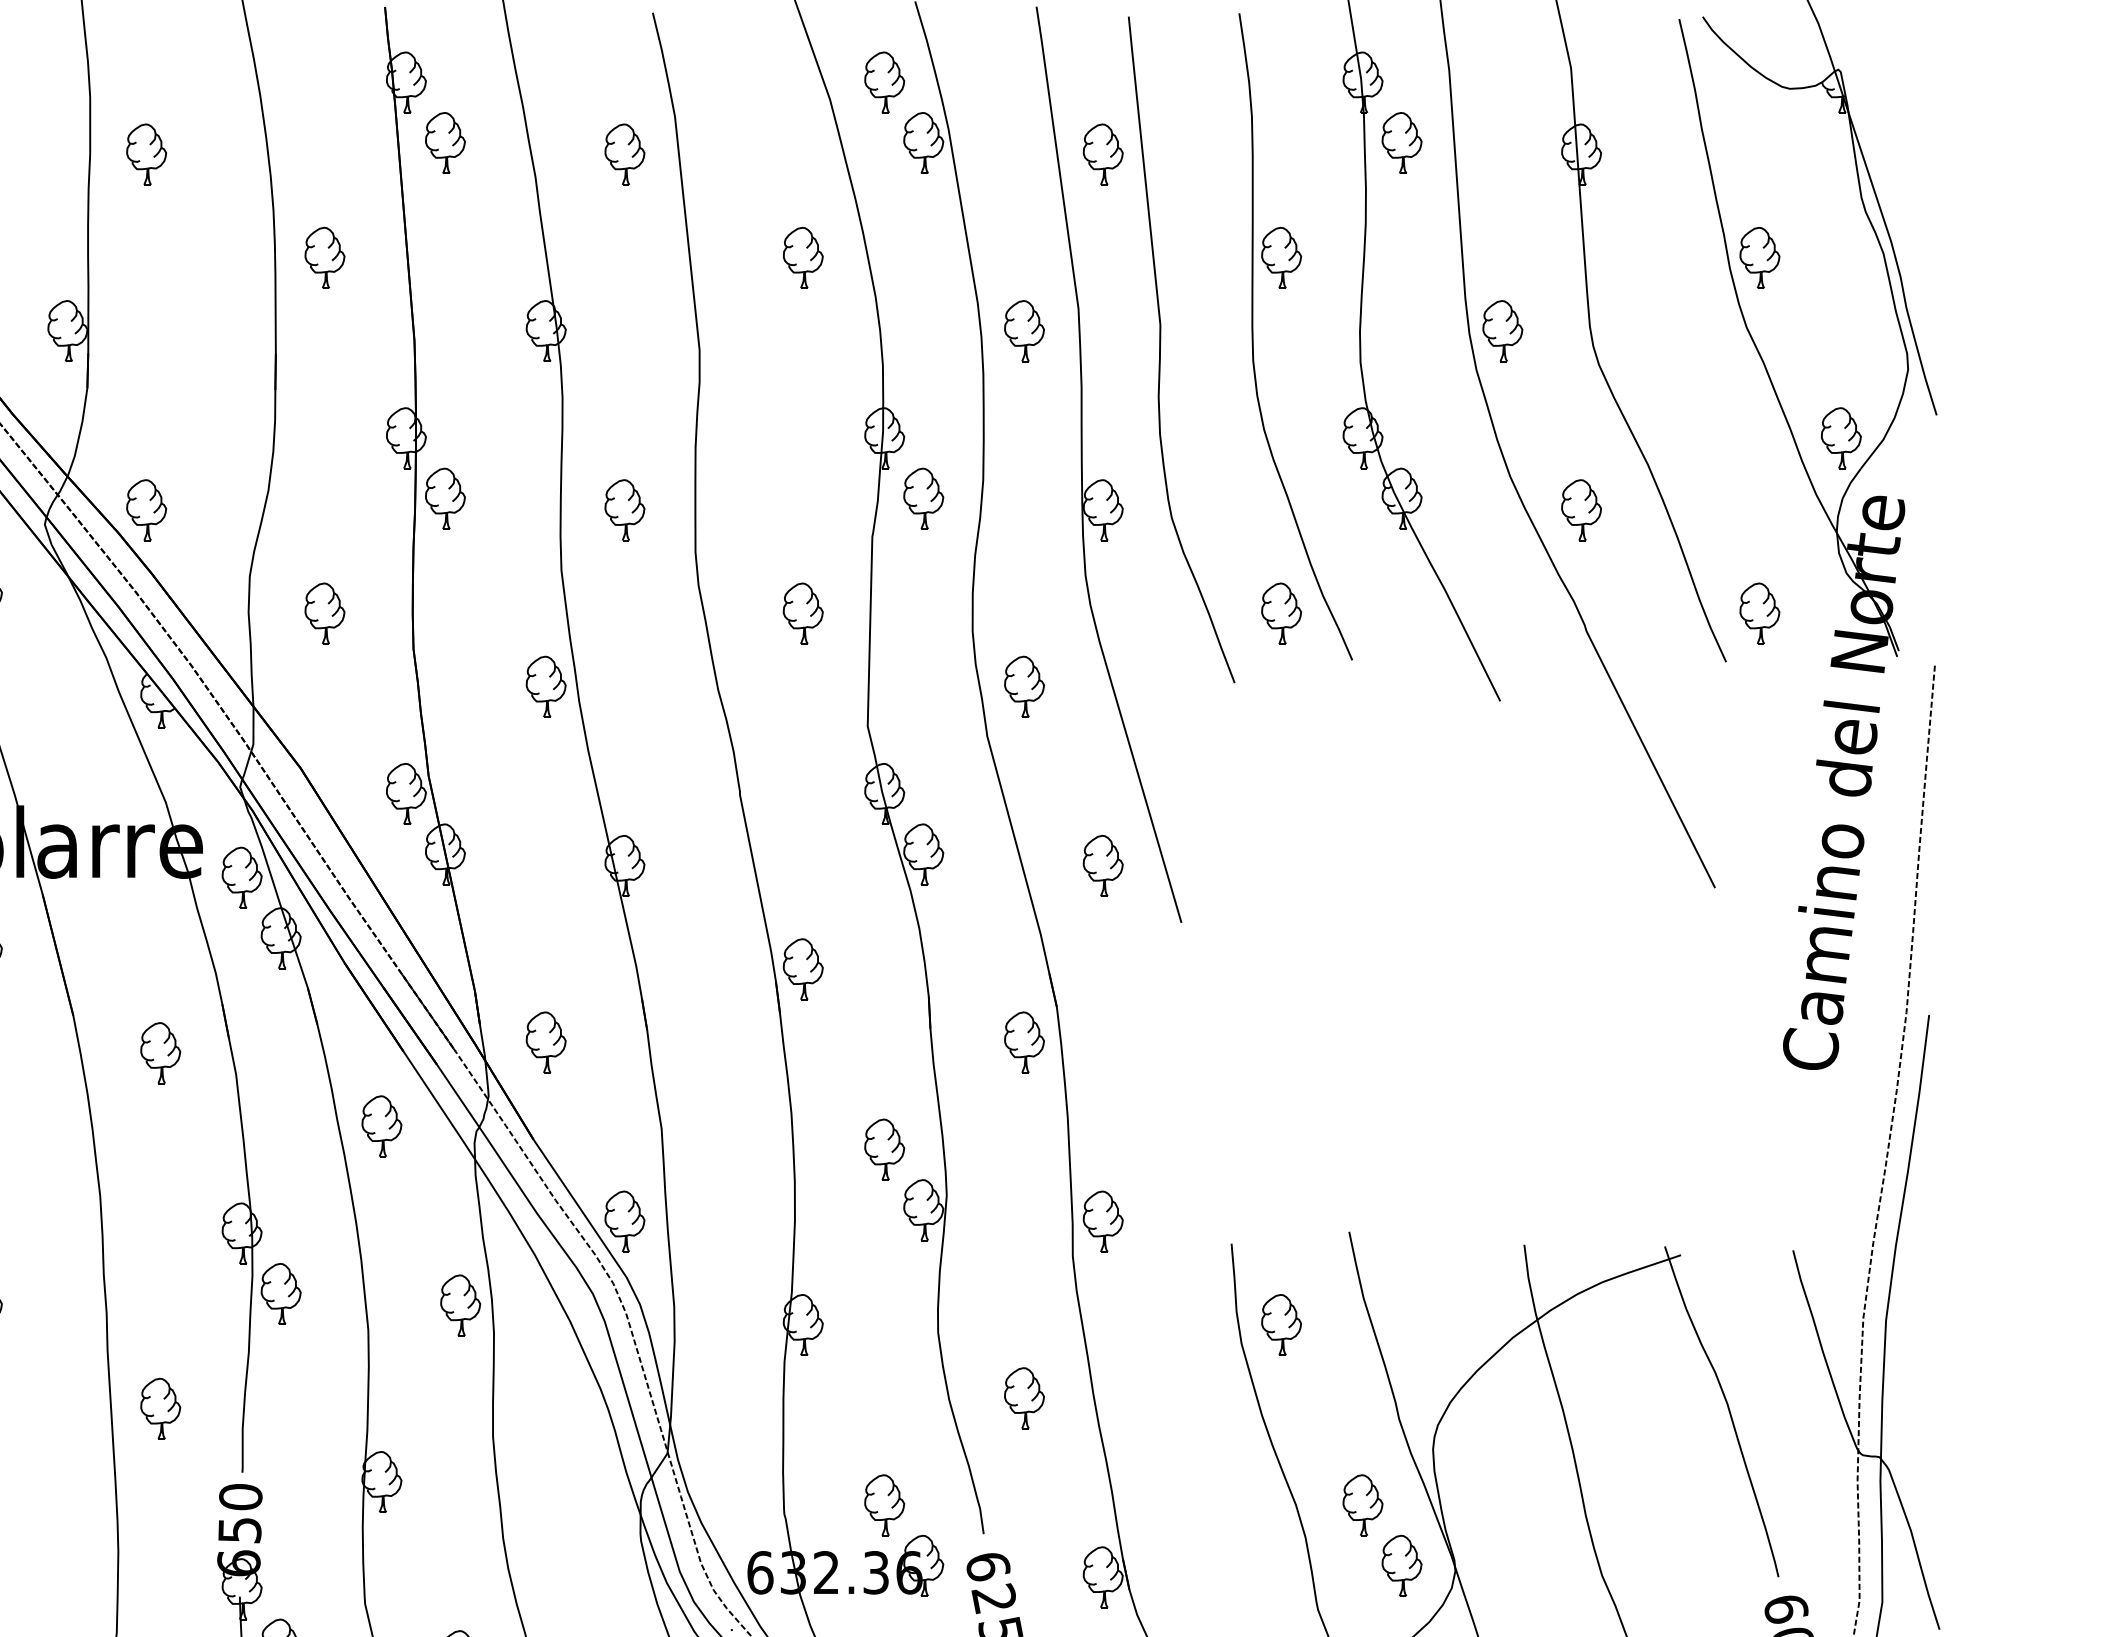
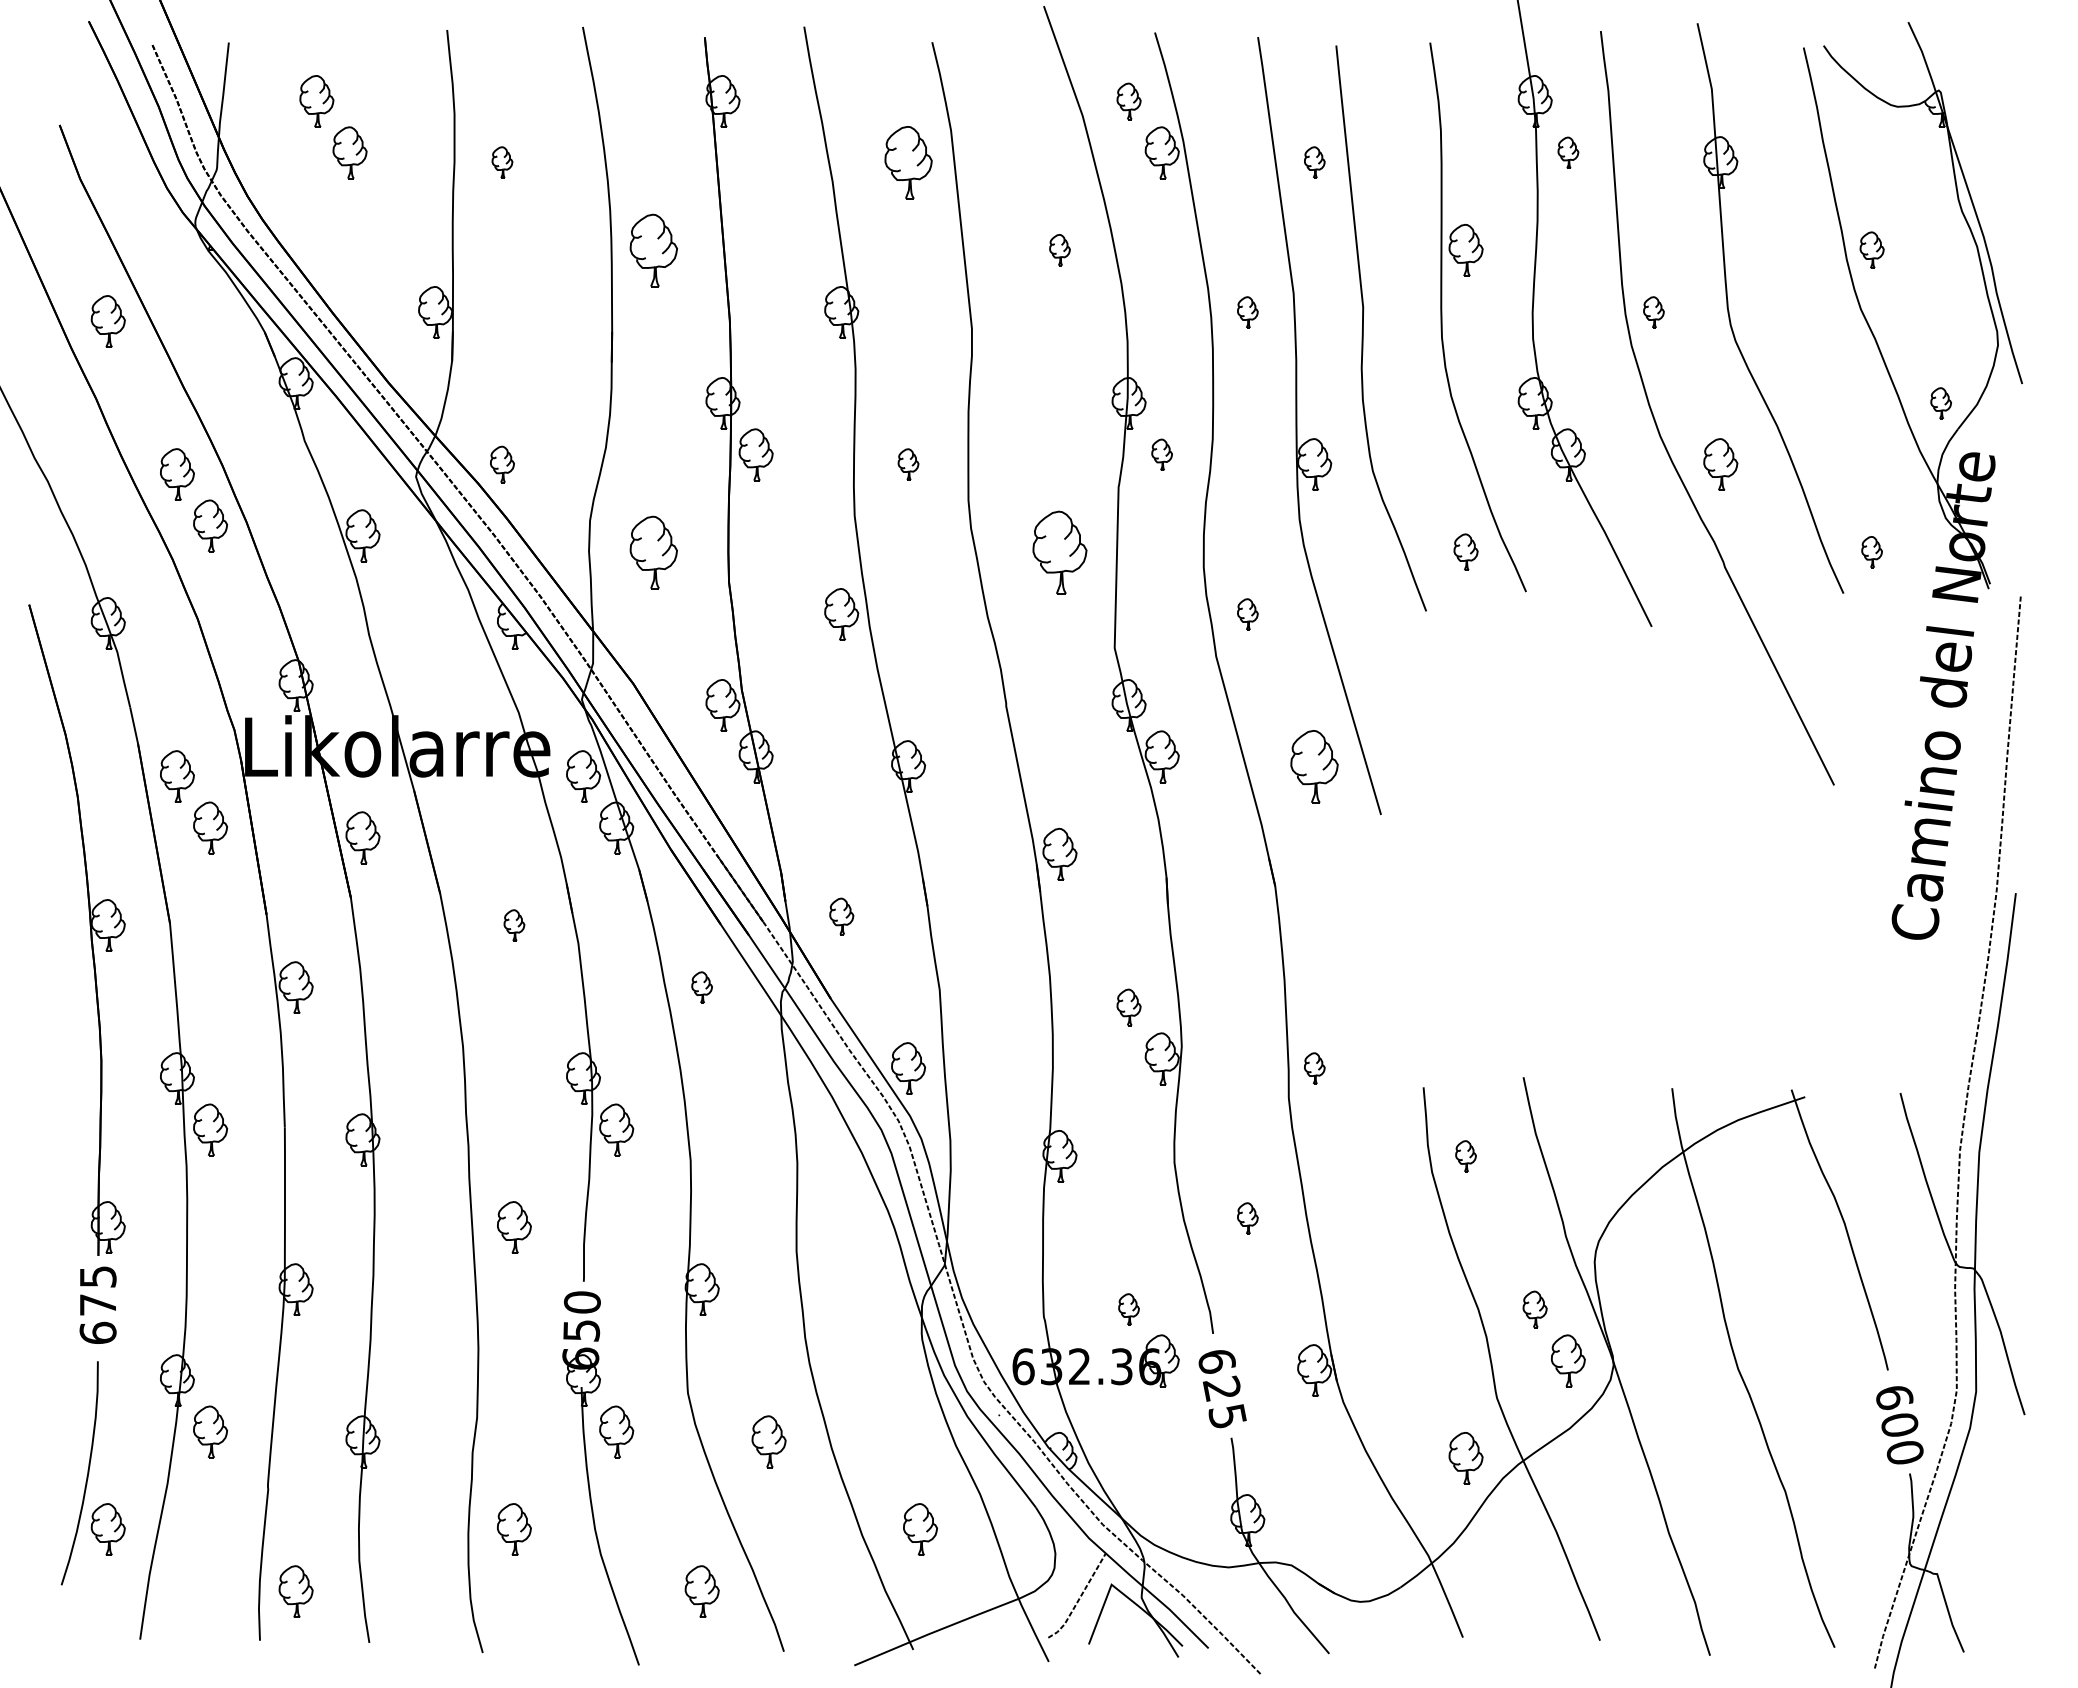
part: (883, 82) -> (1128, 101), size x0.7
part: (444, 142) -> (755, 152), removed
part: (1402, 142) -> (1568, 152), size x0.6
part: (146, 154) -> (502, 162), size x0.6
part: (624, 154) -> (908, 162), size x1.4
part: (1103, 154) -> (1314, 162), size x0.6
part: (324, 256) -> (653, 249), size x1.4
part: (802, 256) -> (1059, 249), size x0.6
part: (1759, 256) -> (1871, 249), size x0.7
part: (1024, 331) -> (1247, 312), size x0.6
part: (1502, 331) -> (1653, 312), size x0.6
part: (1840, 438) -> (1940, 403), size x0.6
part: (922, 498) -> (1161, 454), size x0.6
part: (146, 510) -> (502, 464), size x0.7
part: (624, 510) -> (908, 464), size x0.6
part: (324, 612) -> (653, 551), size x1.4
part: (802, 612) -> (1059, 551), size x1.6
part: (1280, 612) -> (1465, 551), size x0.7
part: (1759, 612) -> (1871, 551), size x0.6
part: (1024, 686) -> (1247, 614), size x0.6
part: (1103, 865) -> (1314, 766), size x1.4
part: (545, 1042) -> (841, 916), size x0.7
part: (1024, 1042) -> (1247, 916), removed
part: (160, 1053) -> (514, 925), size x0.6
part: (381, 1126) -> (701, 987), size x0.6
part: (883, 1149) -> (1128, 1007), size x0.7
part: (1103, 1221) -> (1314, 1068), size x0.6
part: (459, 1305) -> (768, 1139), removed
part: (1280, 1325) -> (1465, 1156), size x0.6
part: (1024, 1398) -> (1247, 1218), size x0.6
part: (883, 1505) -> (1128, 1309), size x0.6
part: (1362, 1505) -> (1534, 1309), size x0.7

